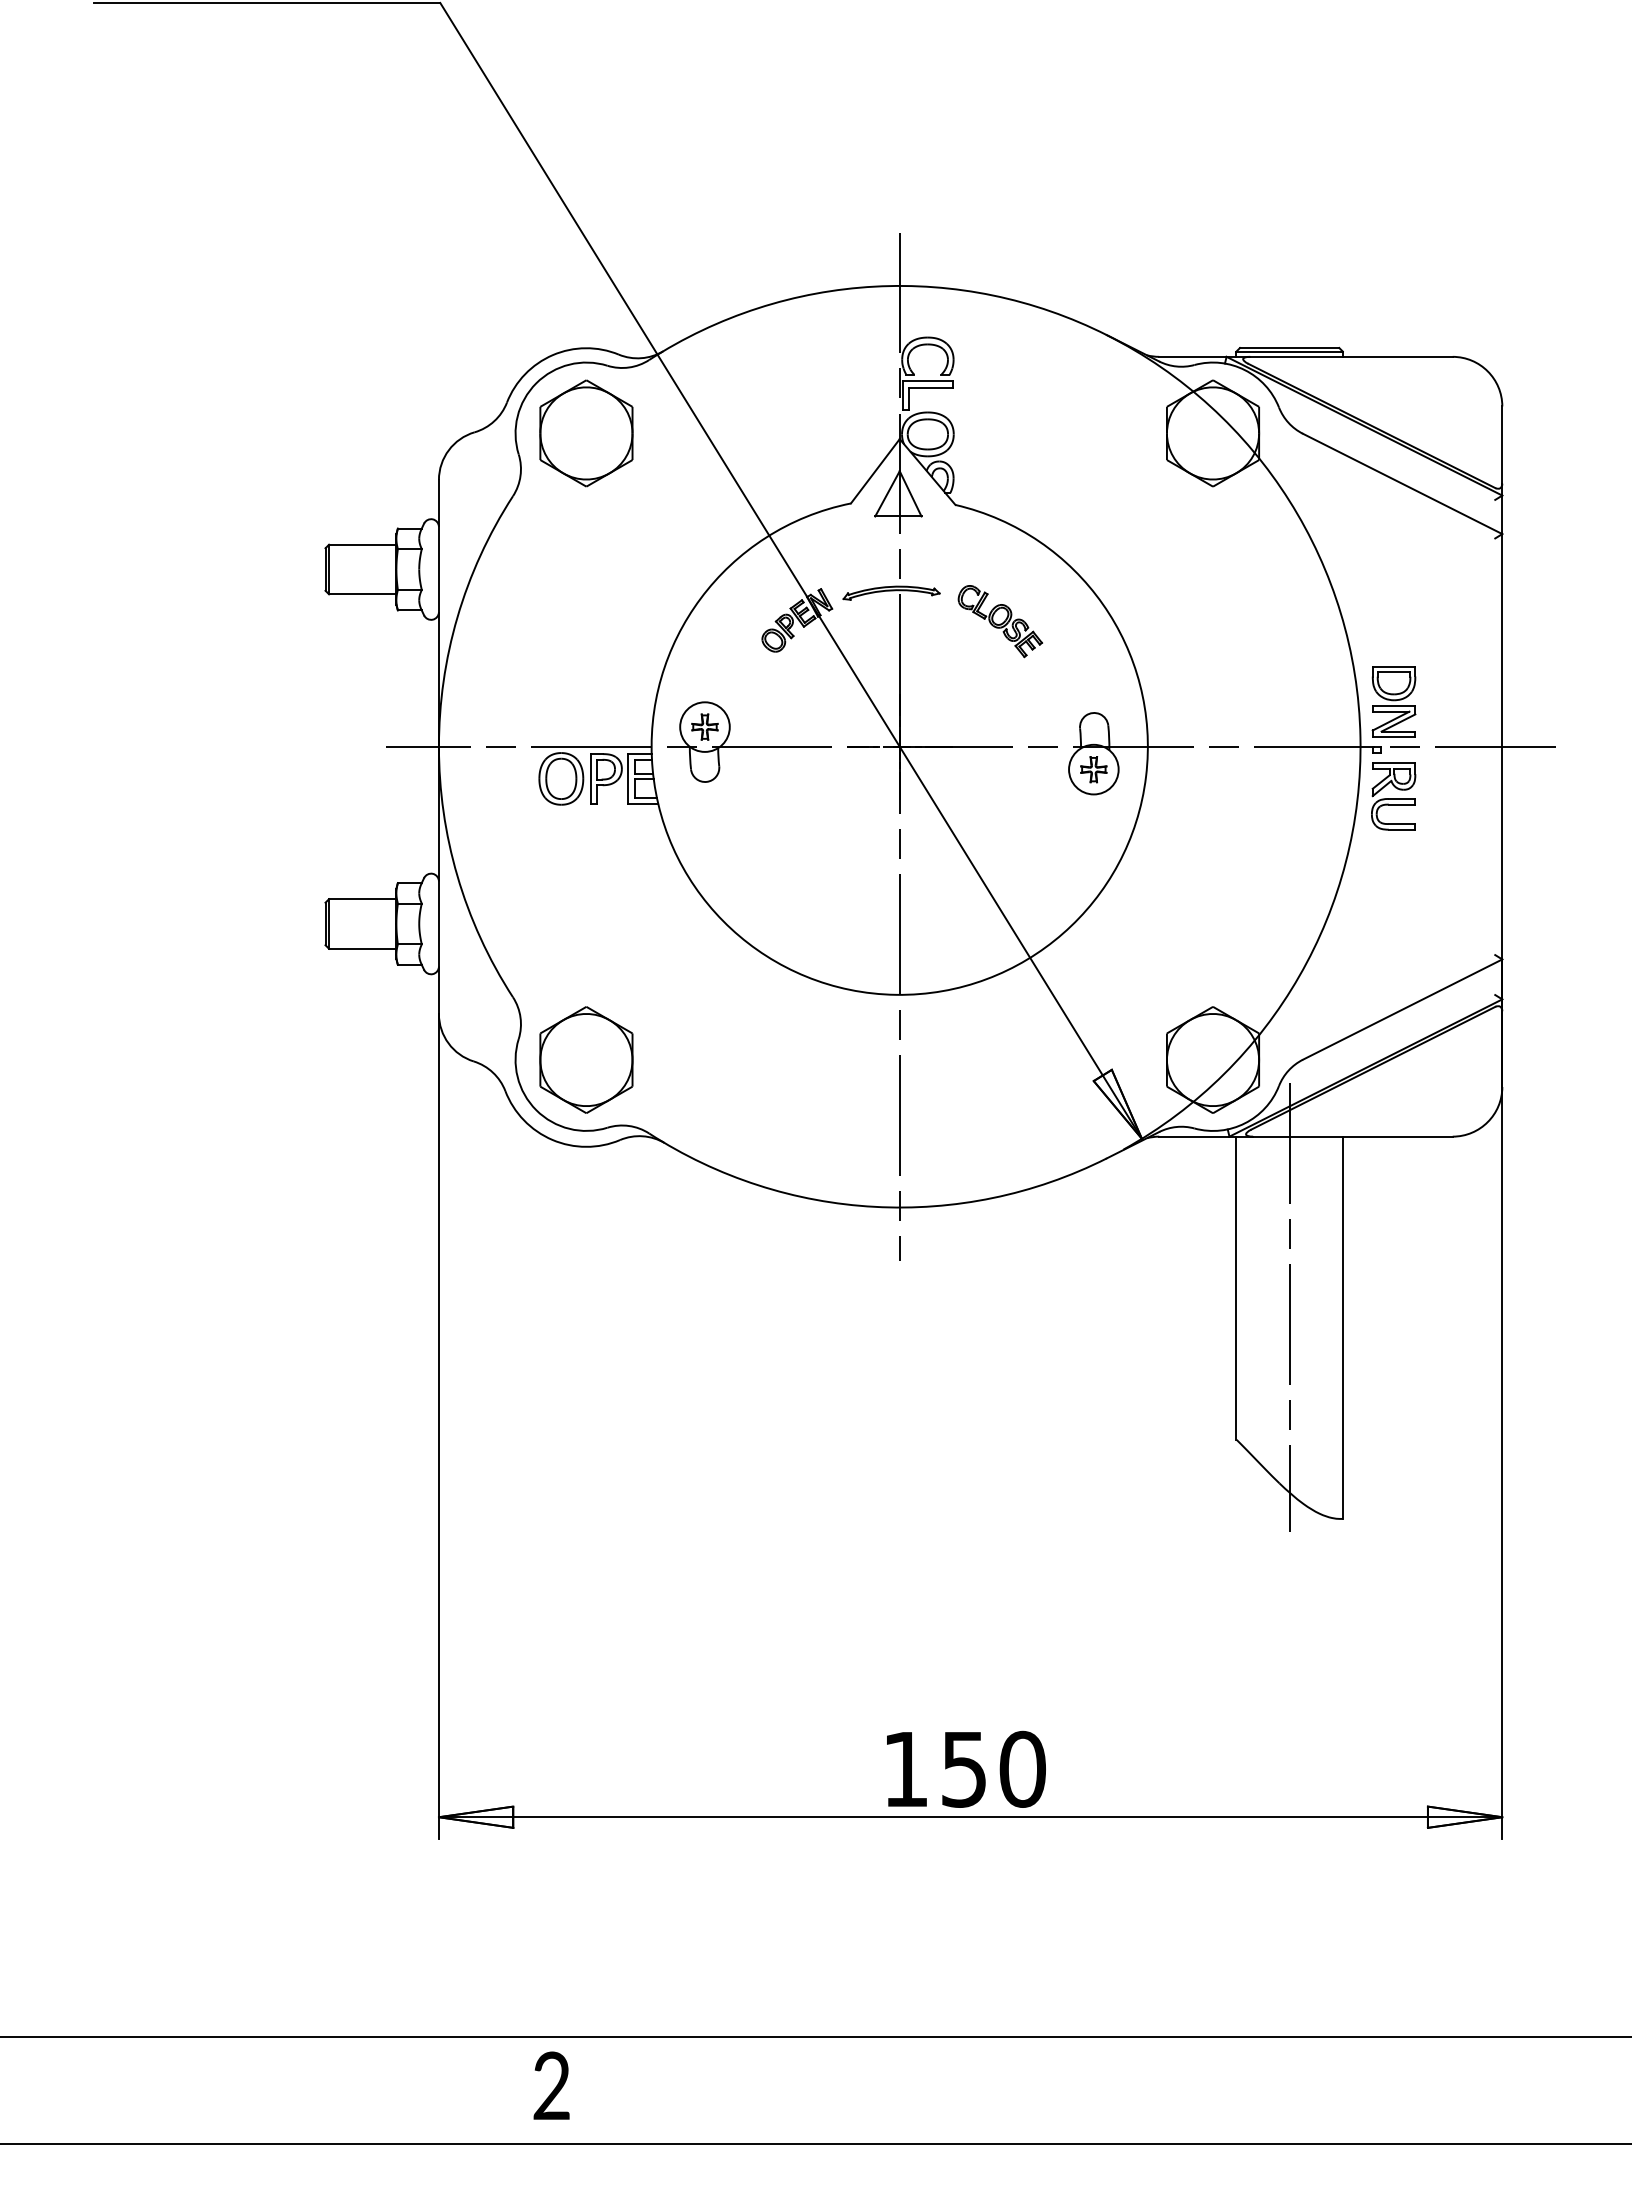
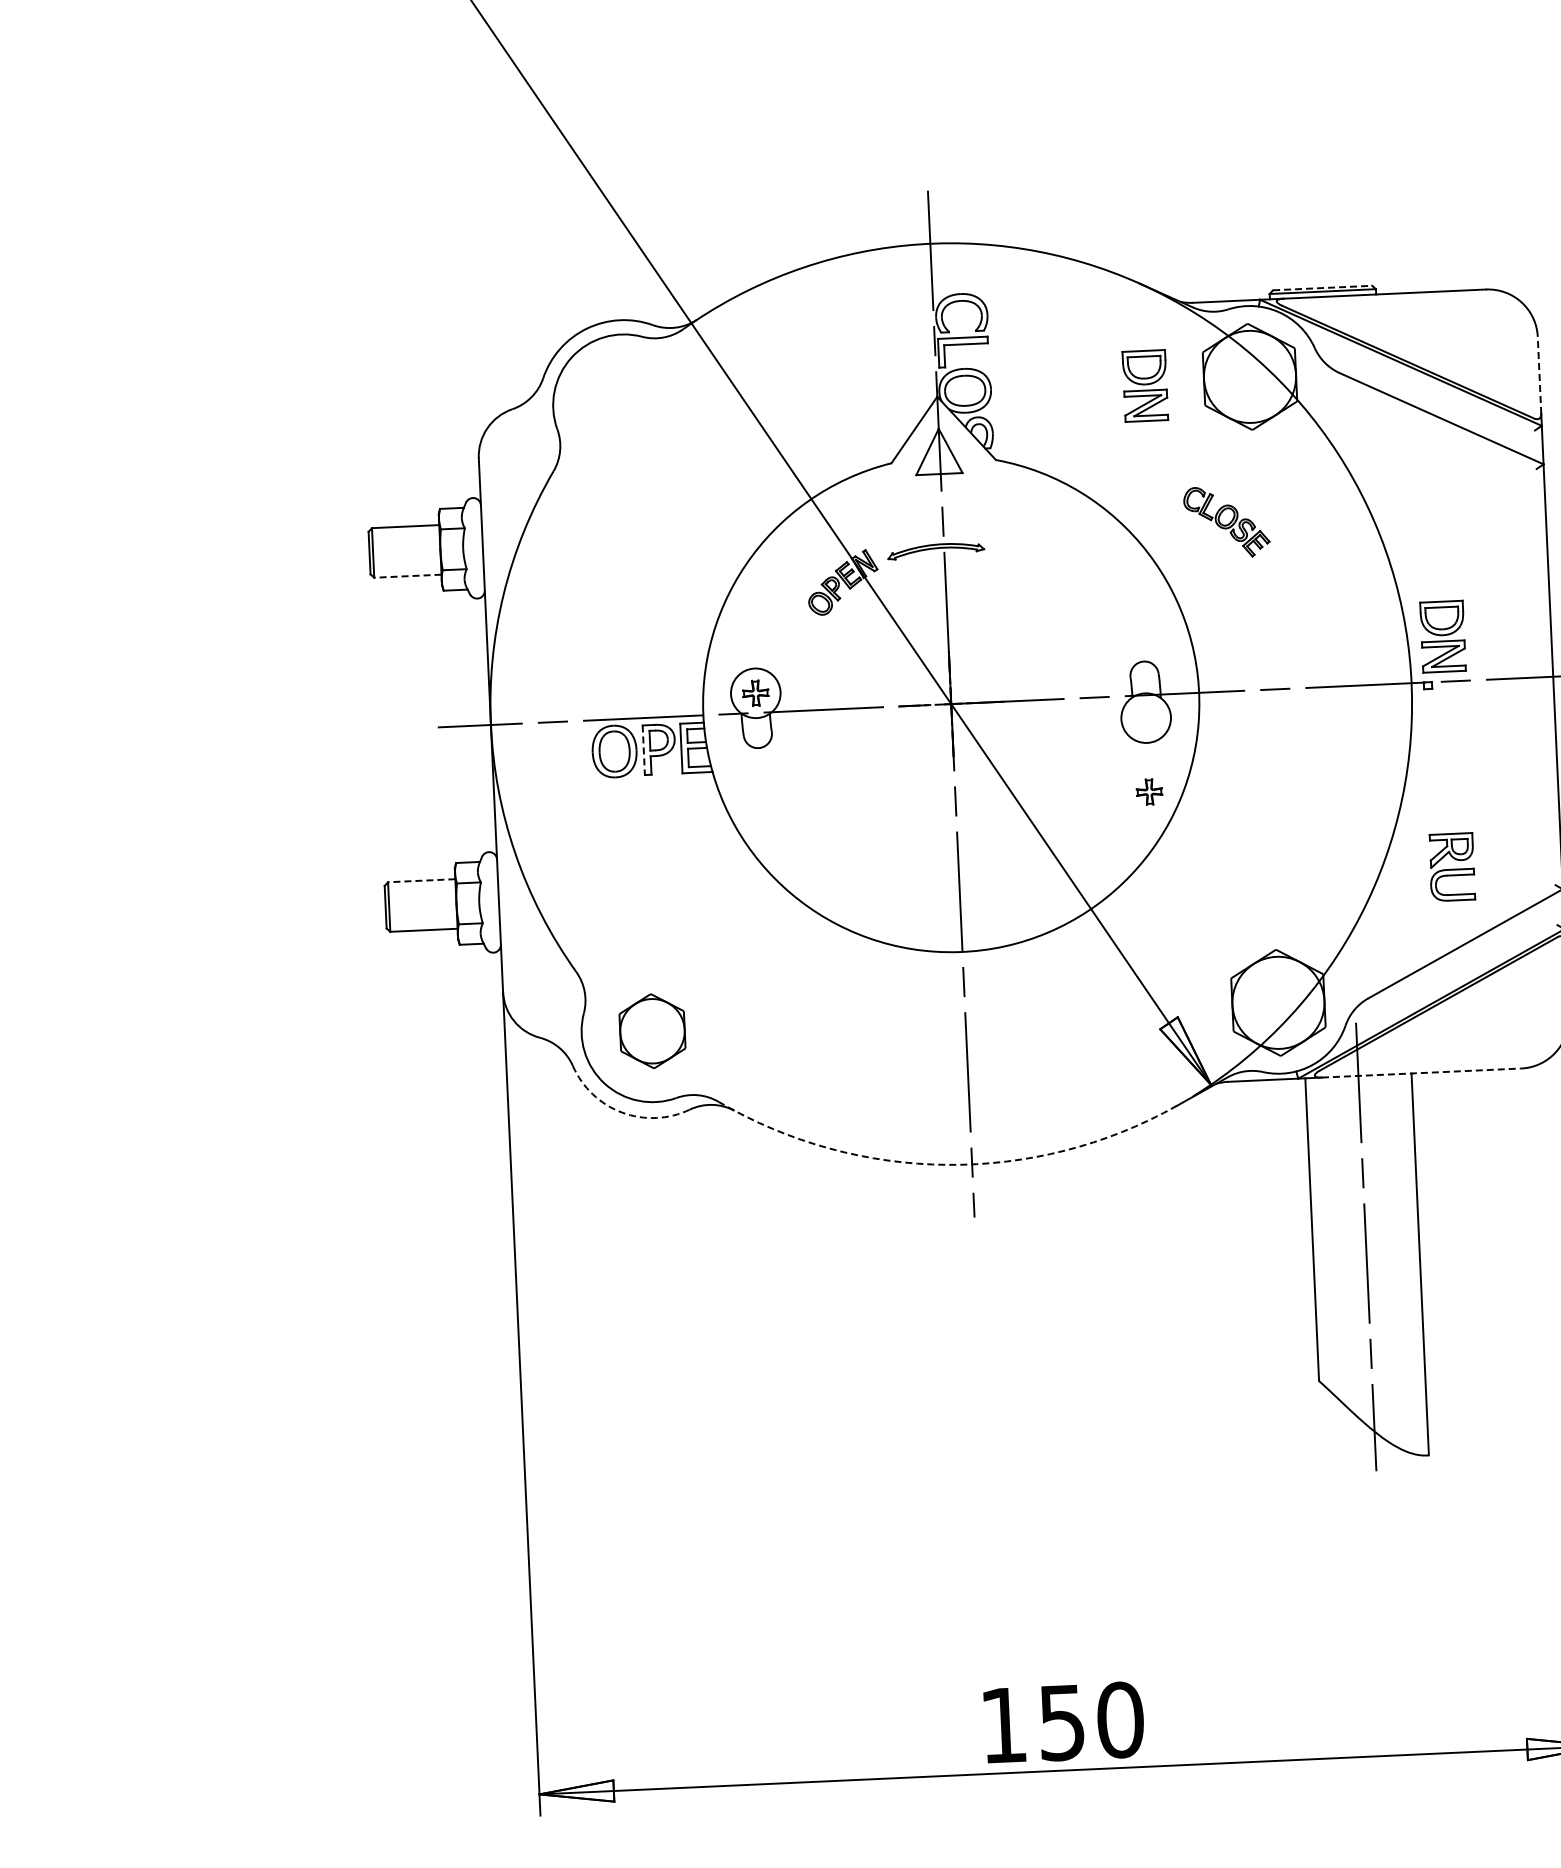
line: (1289, 347) -> (1322, 287), solid -> dashed
part: (586, 433) -> (624, 405), removed
part: (1107, 437) -> (1144, 385), added
line: (1502, 445) -> (1539, 375), solid -> dashed
line: (362, 594) -> (407, 576), solid -> dashed
part: (1000, 621) -> (1227, 522), moved
part: (1093, 769) -> (1149, 791), moved
line: (590, 778) -> (643, 749), solid -> dashed
part: (1393, 796) -> (1451, 867), moved
line: (362, 899) -> (421, 881), solid -> dashed
part: (586, 1059) -> (652, 1030), size x0.7
line: (1352, 1136) -> (1421, 1072), solid -> dashed
arc: (552, 1139) -> (622, 1112), solid -> dashed
arc: (874, 1206) -> (946, 1164), solid -> dashed

